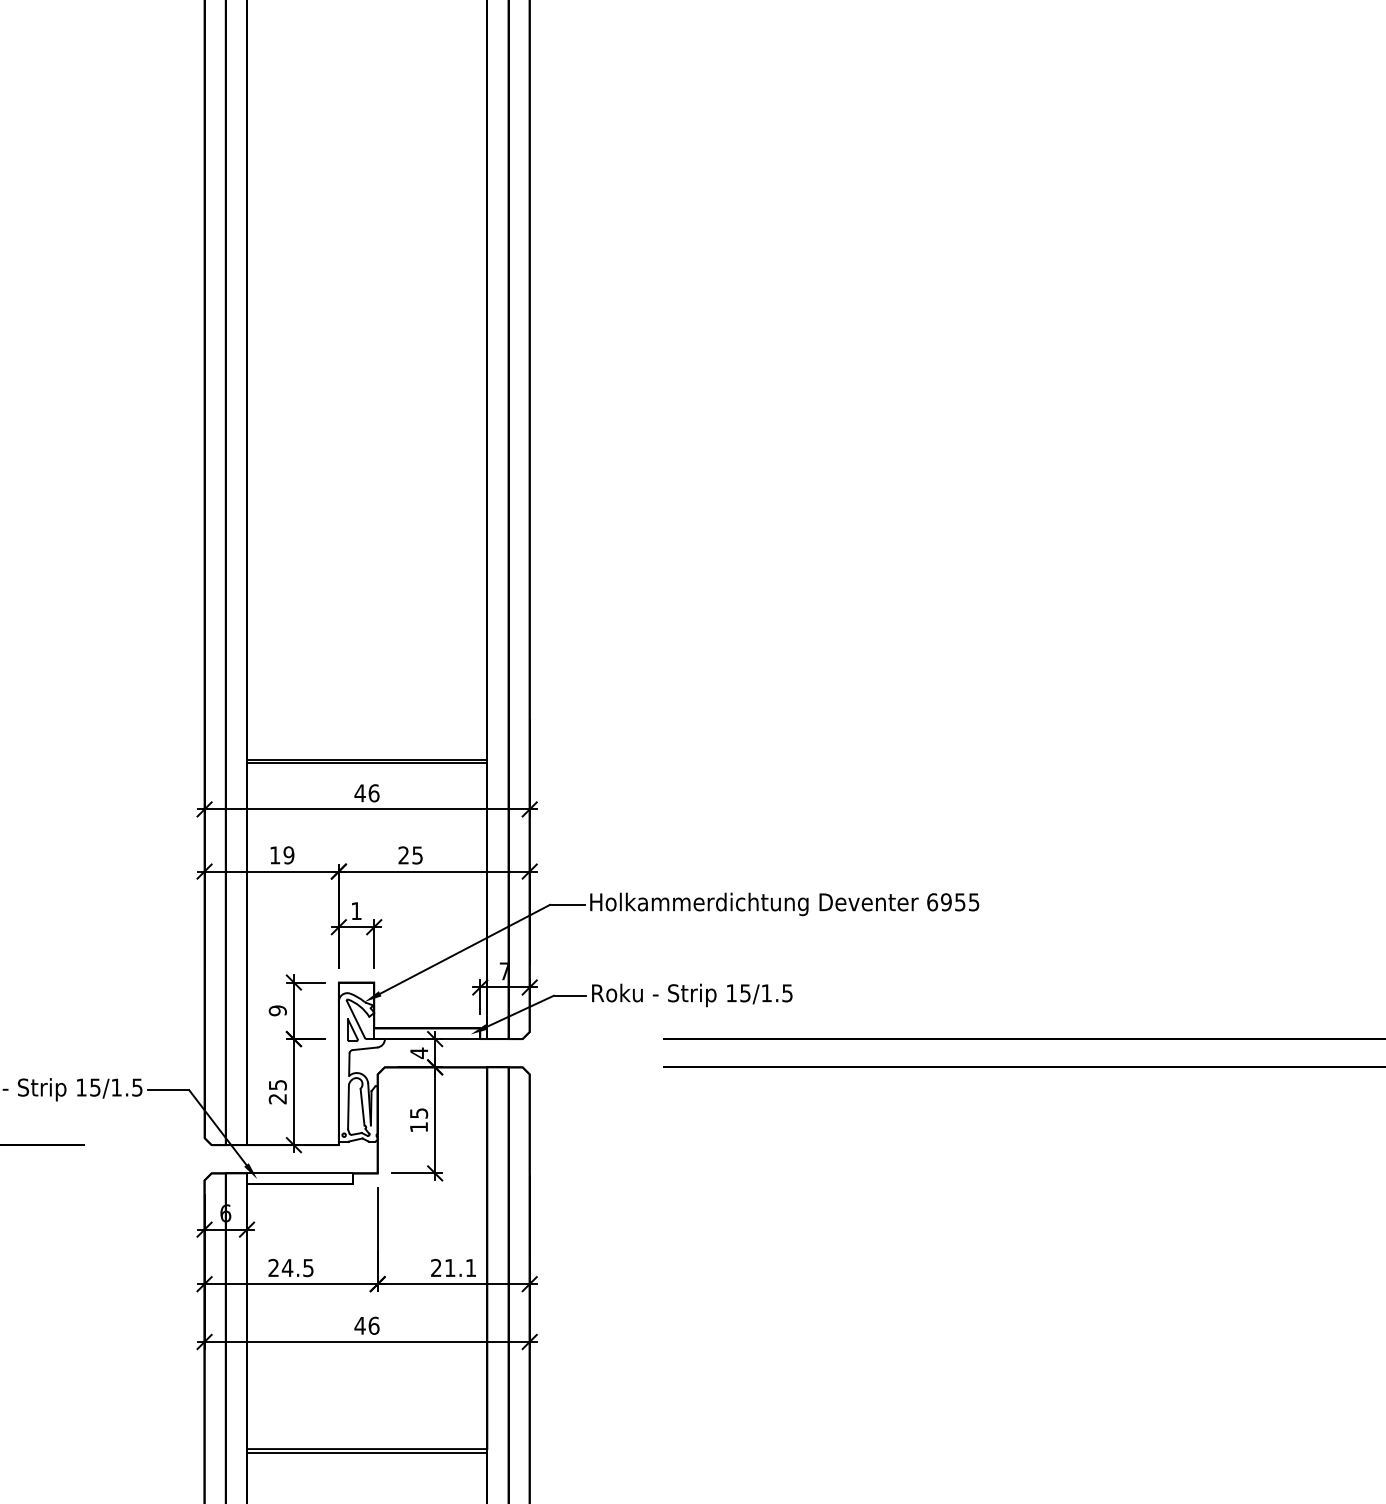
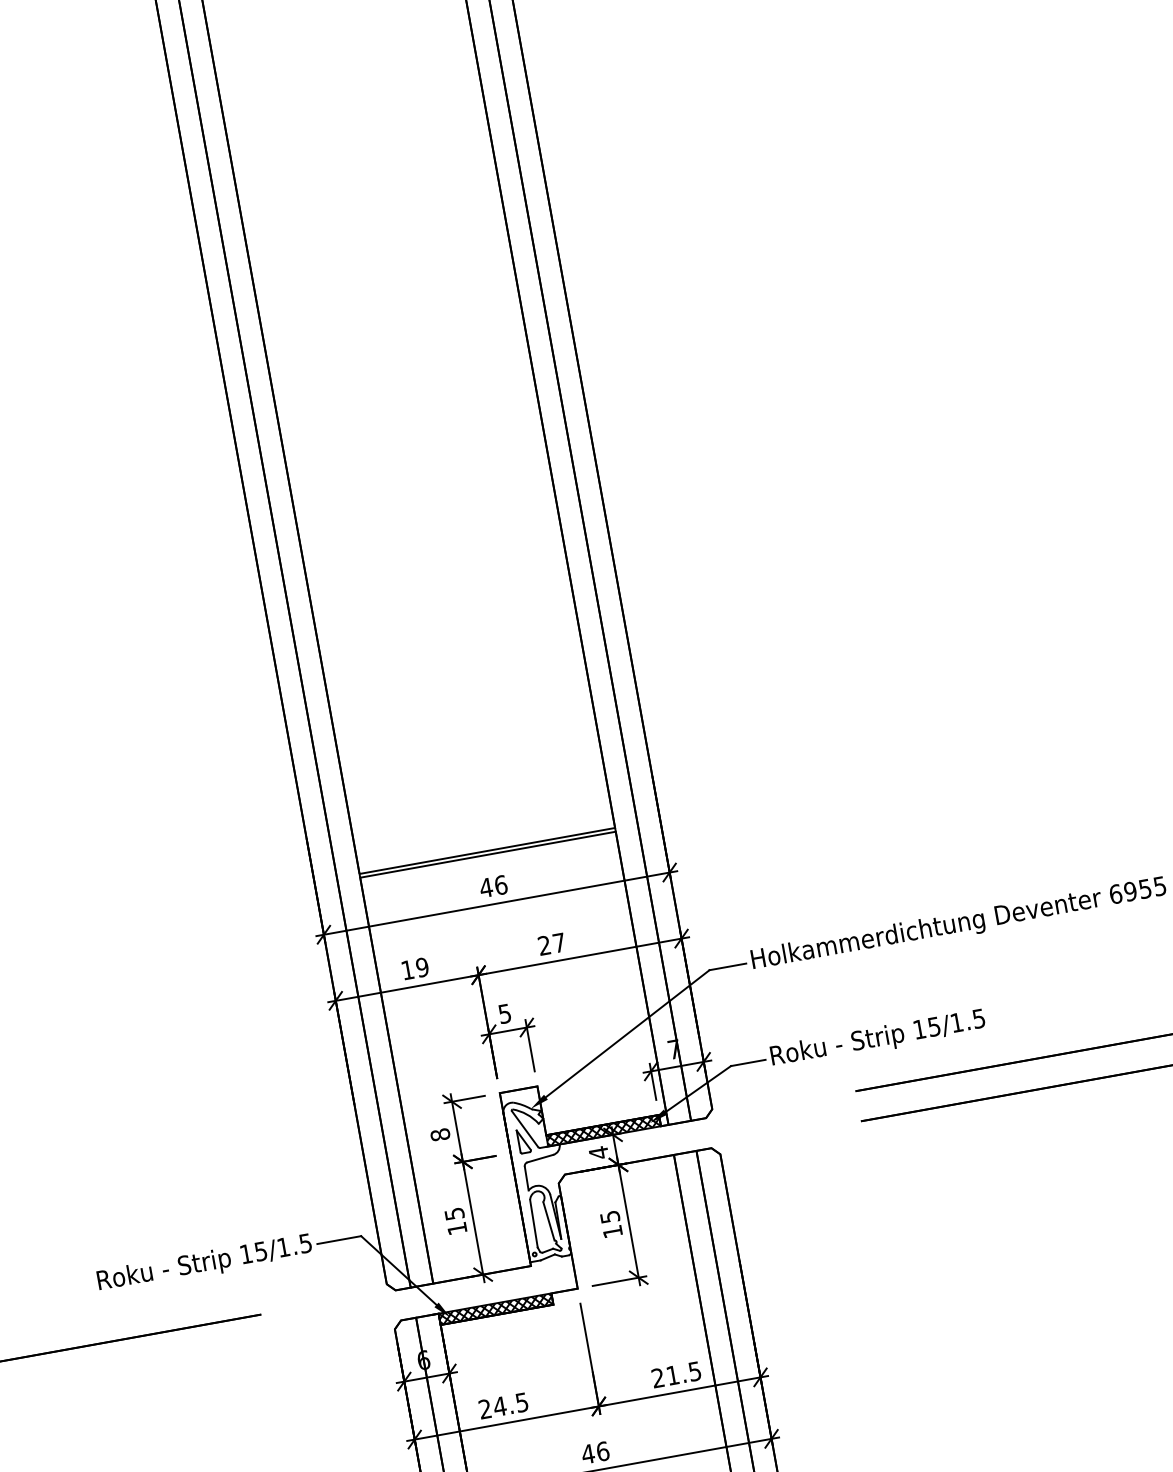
text: (417, 855) -> (559, 943), 25 -> 27
text: (356, 911) -> (505, 1014), 1 -> 5
text: (277, 1010) -> (439, 1134), 9 -> 8
hatch: (427, 1033) -> (603, 1130), added
text: (277, 1099) -> (456, 1229), 25 -> 15
hatch: (299, 1178) -> (495, 1309), added
text: (470, 1268) -> (694, 1372), 21.1 -> 21.5

